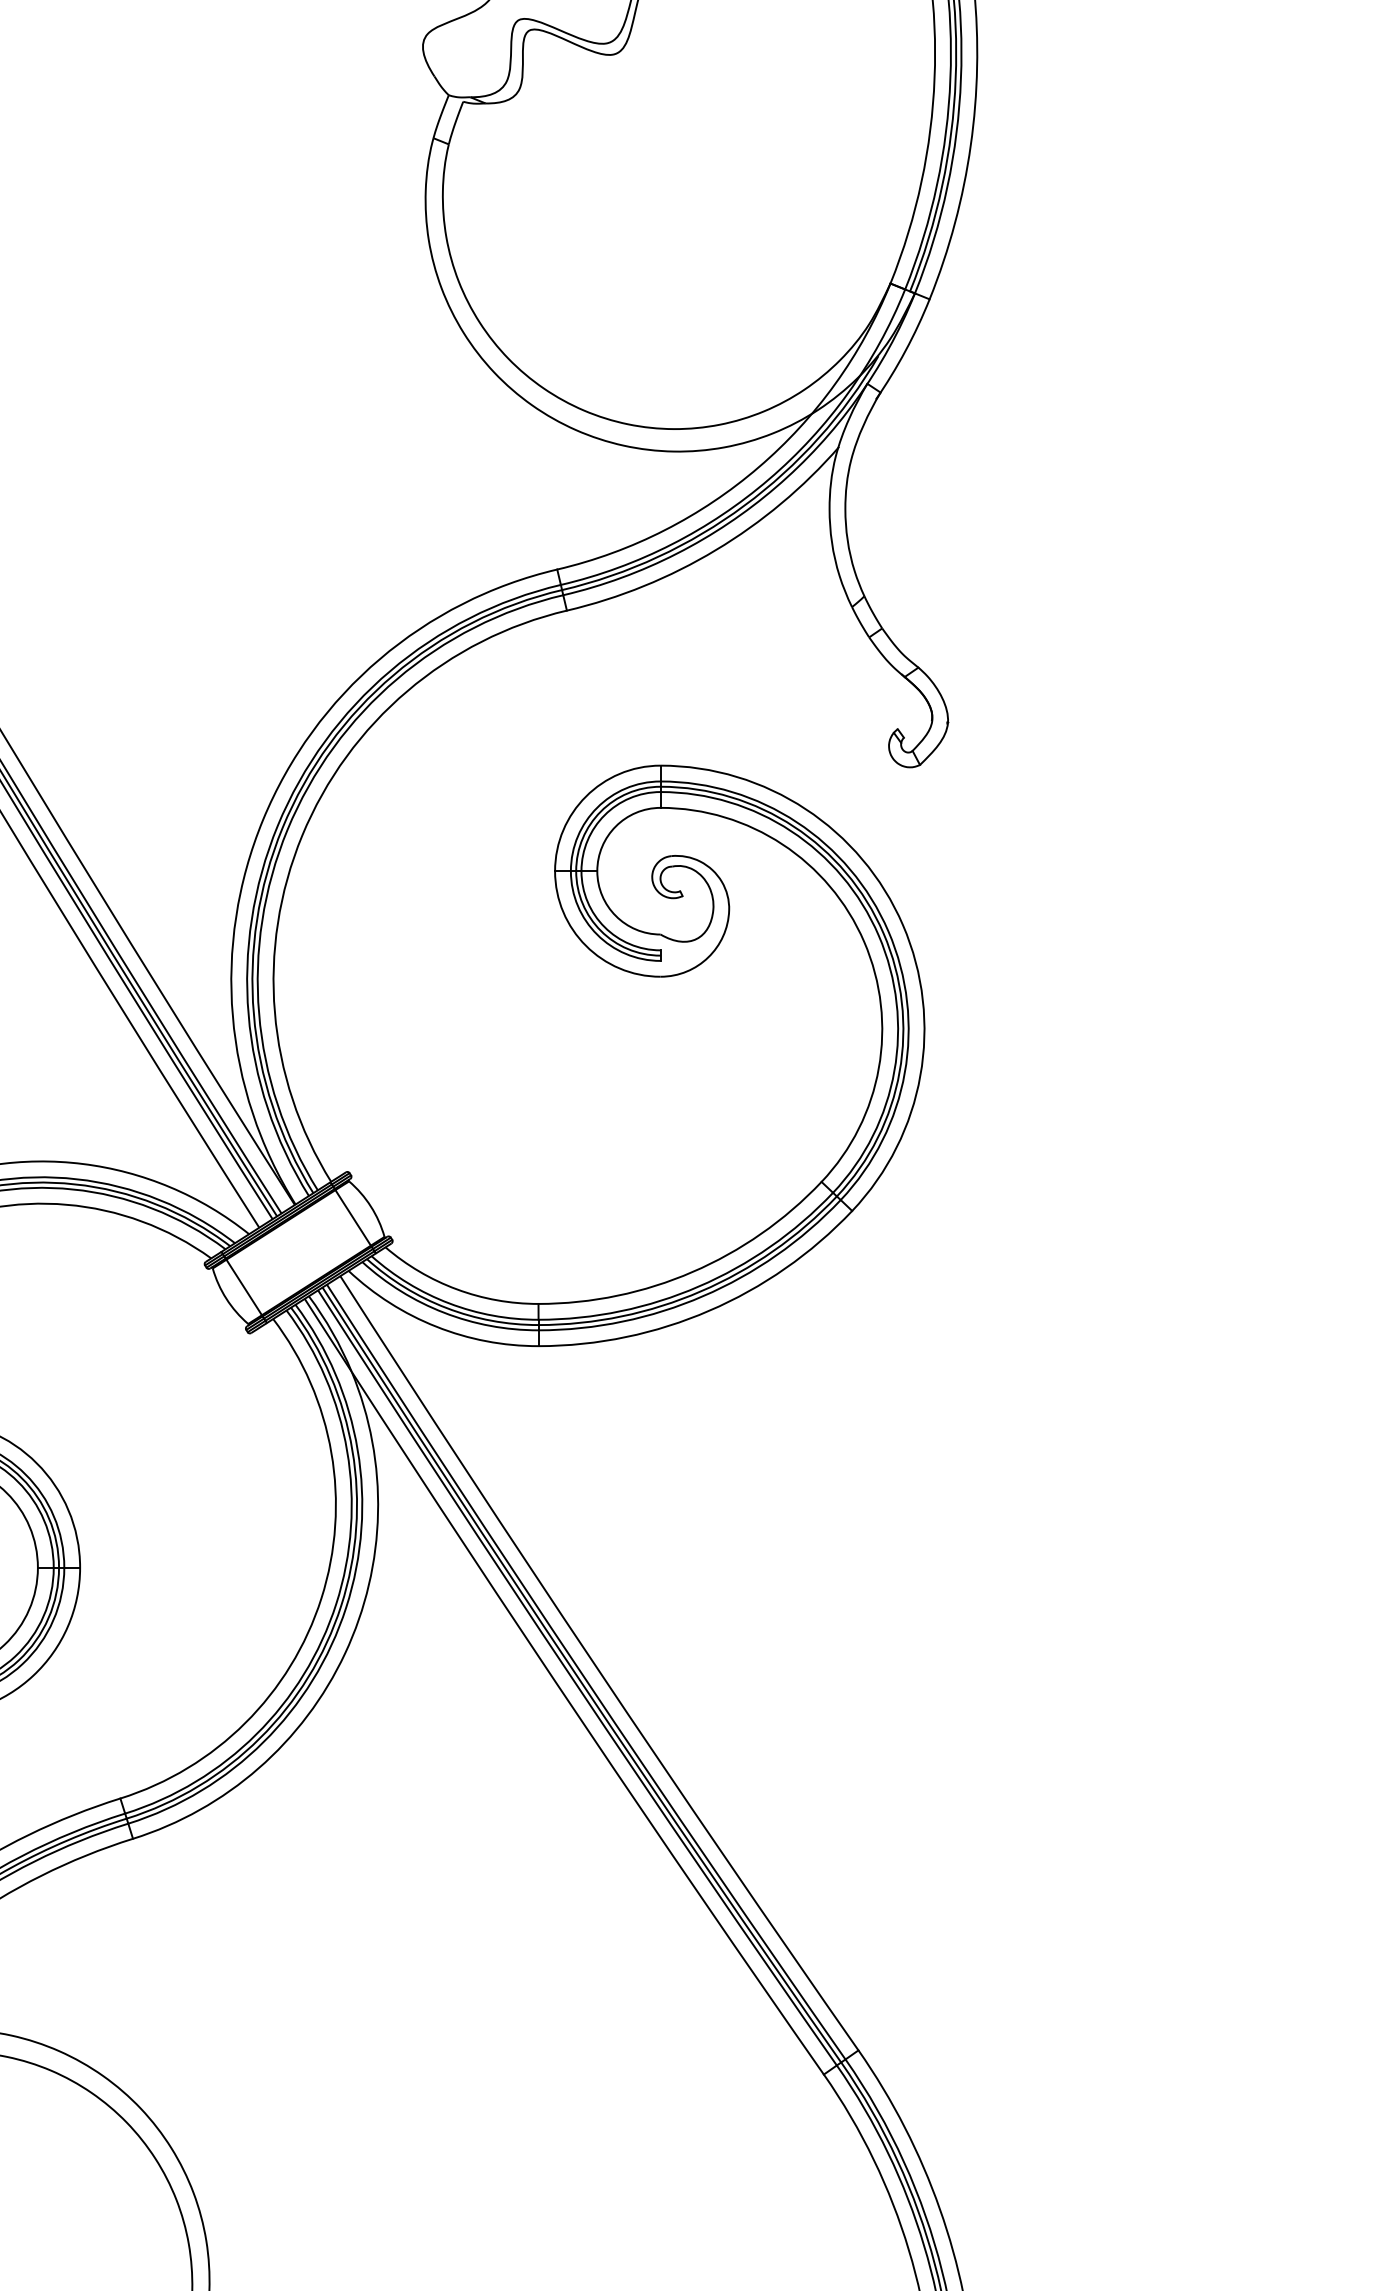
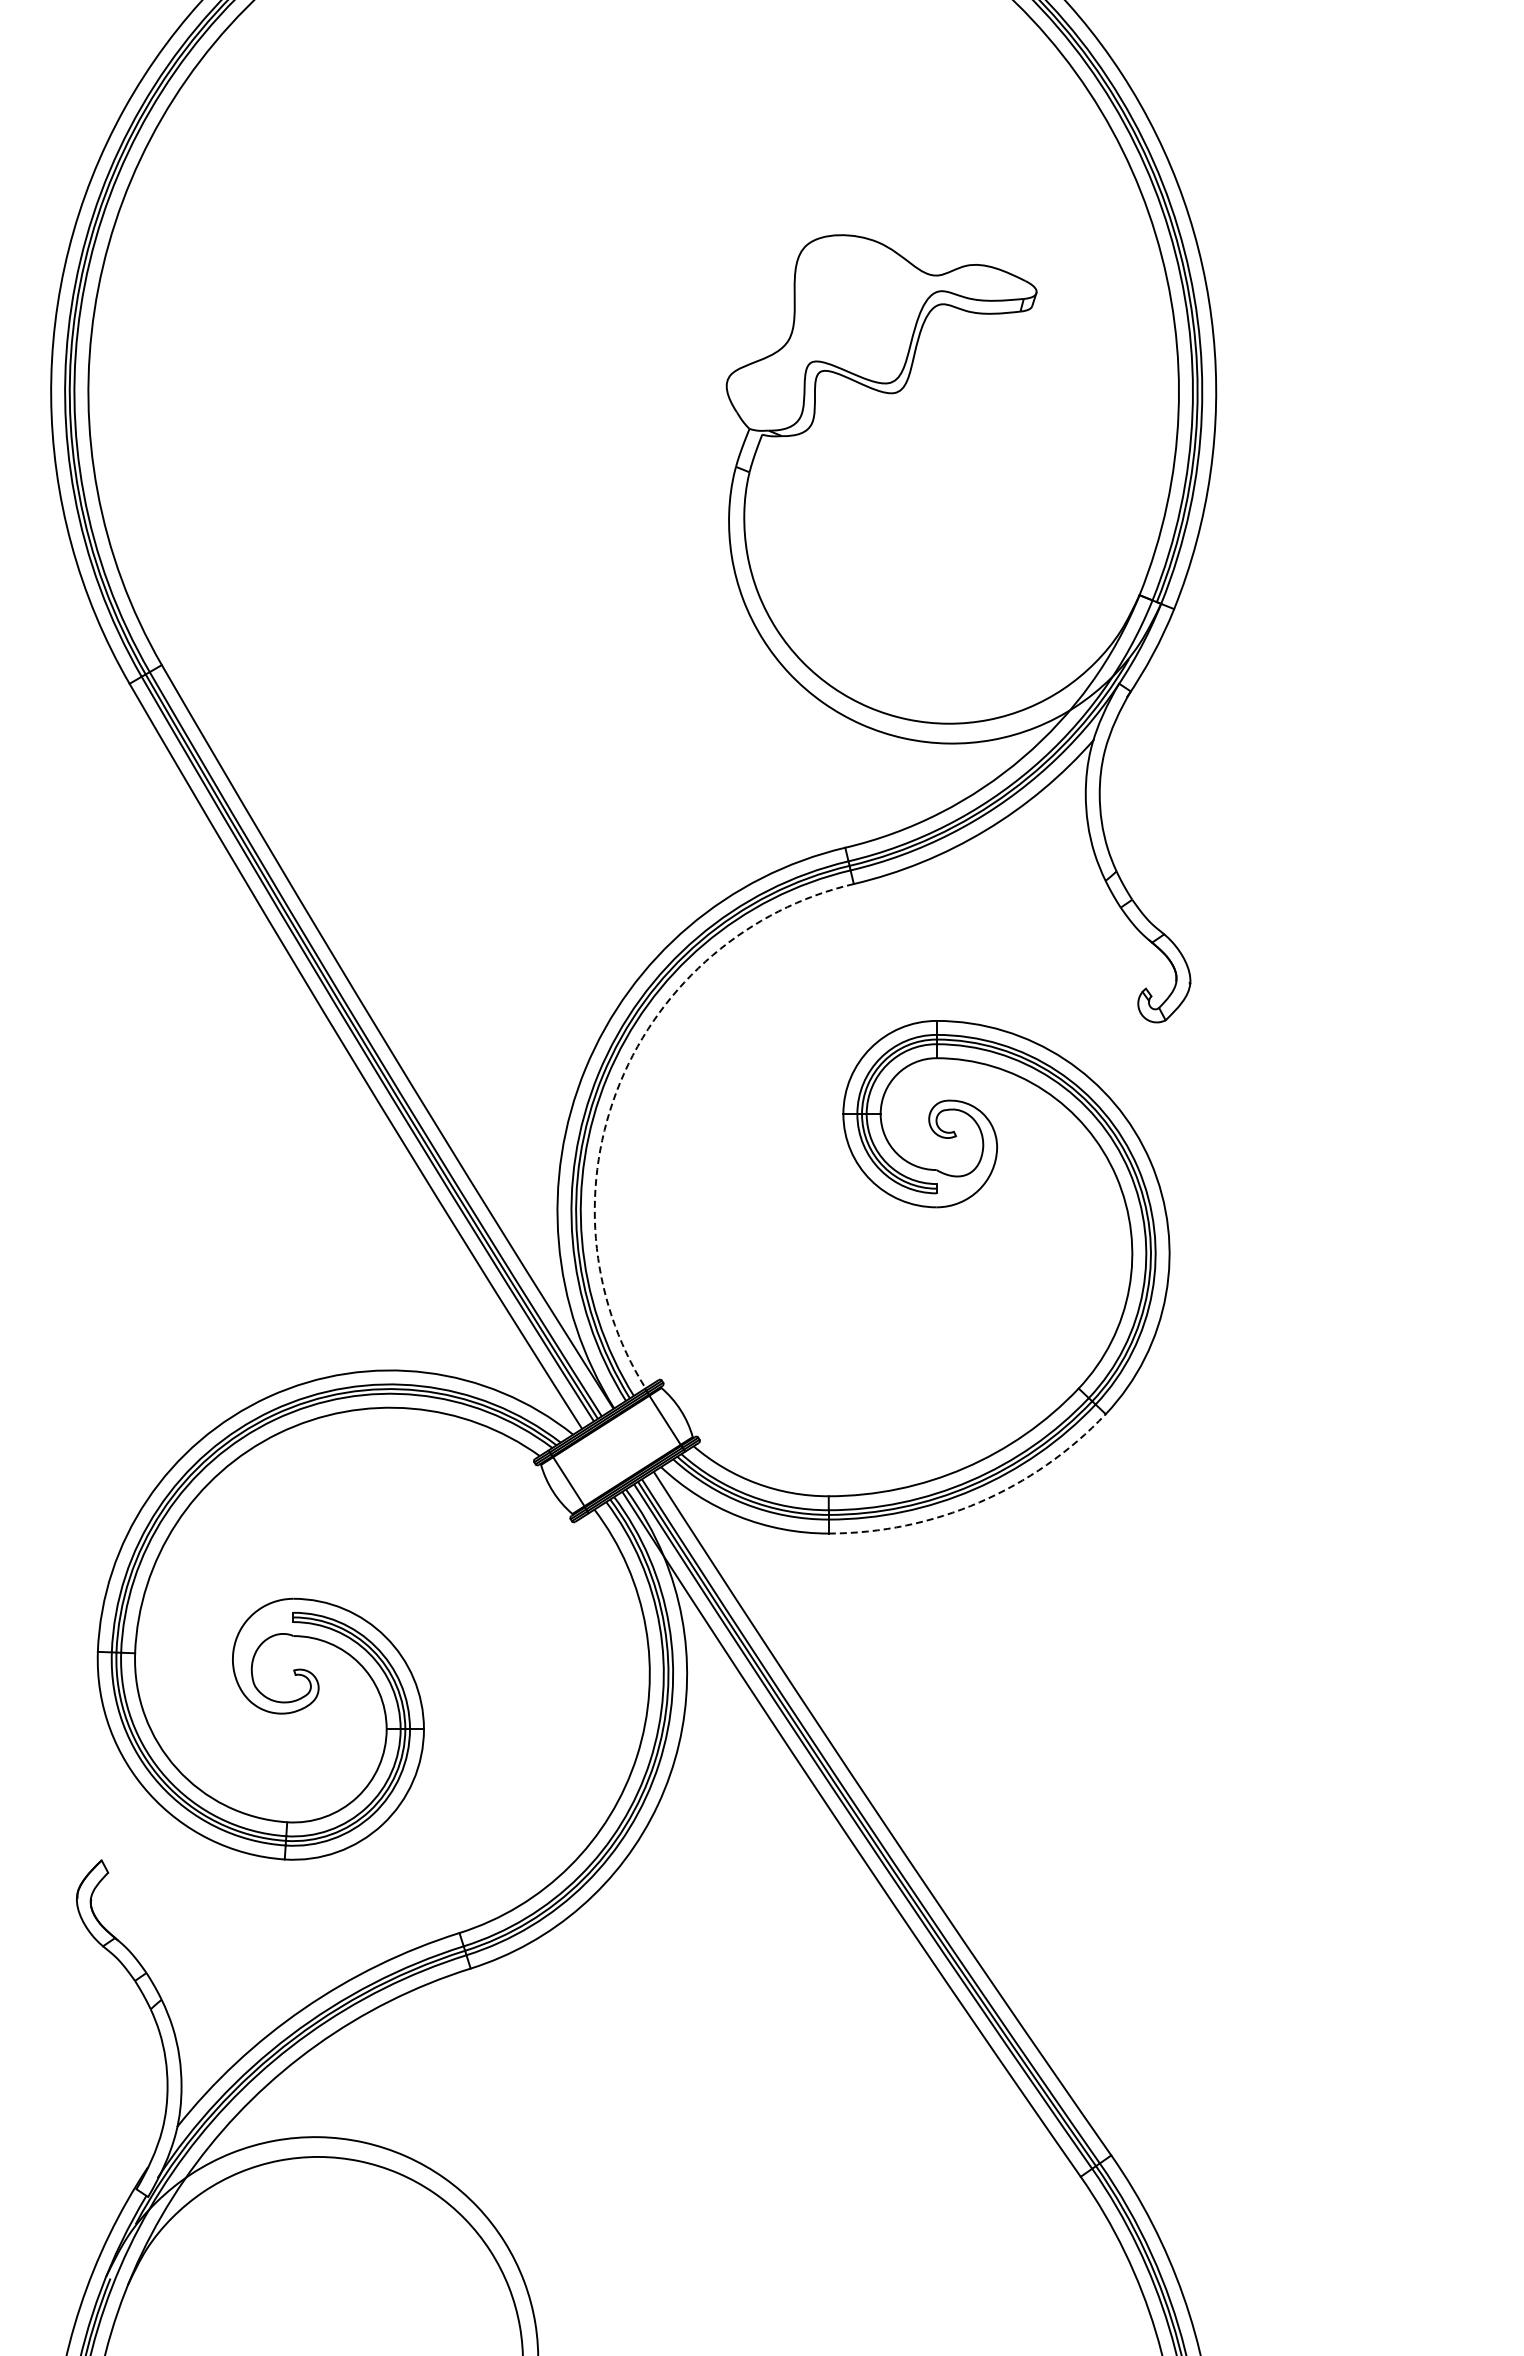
arc: (302, 835) -> (620, 1082), solid -> dashed
arc: (709, 1310) -> (979, 1502), solid -> dashed

